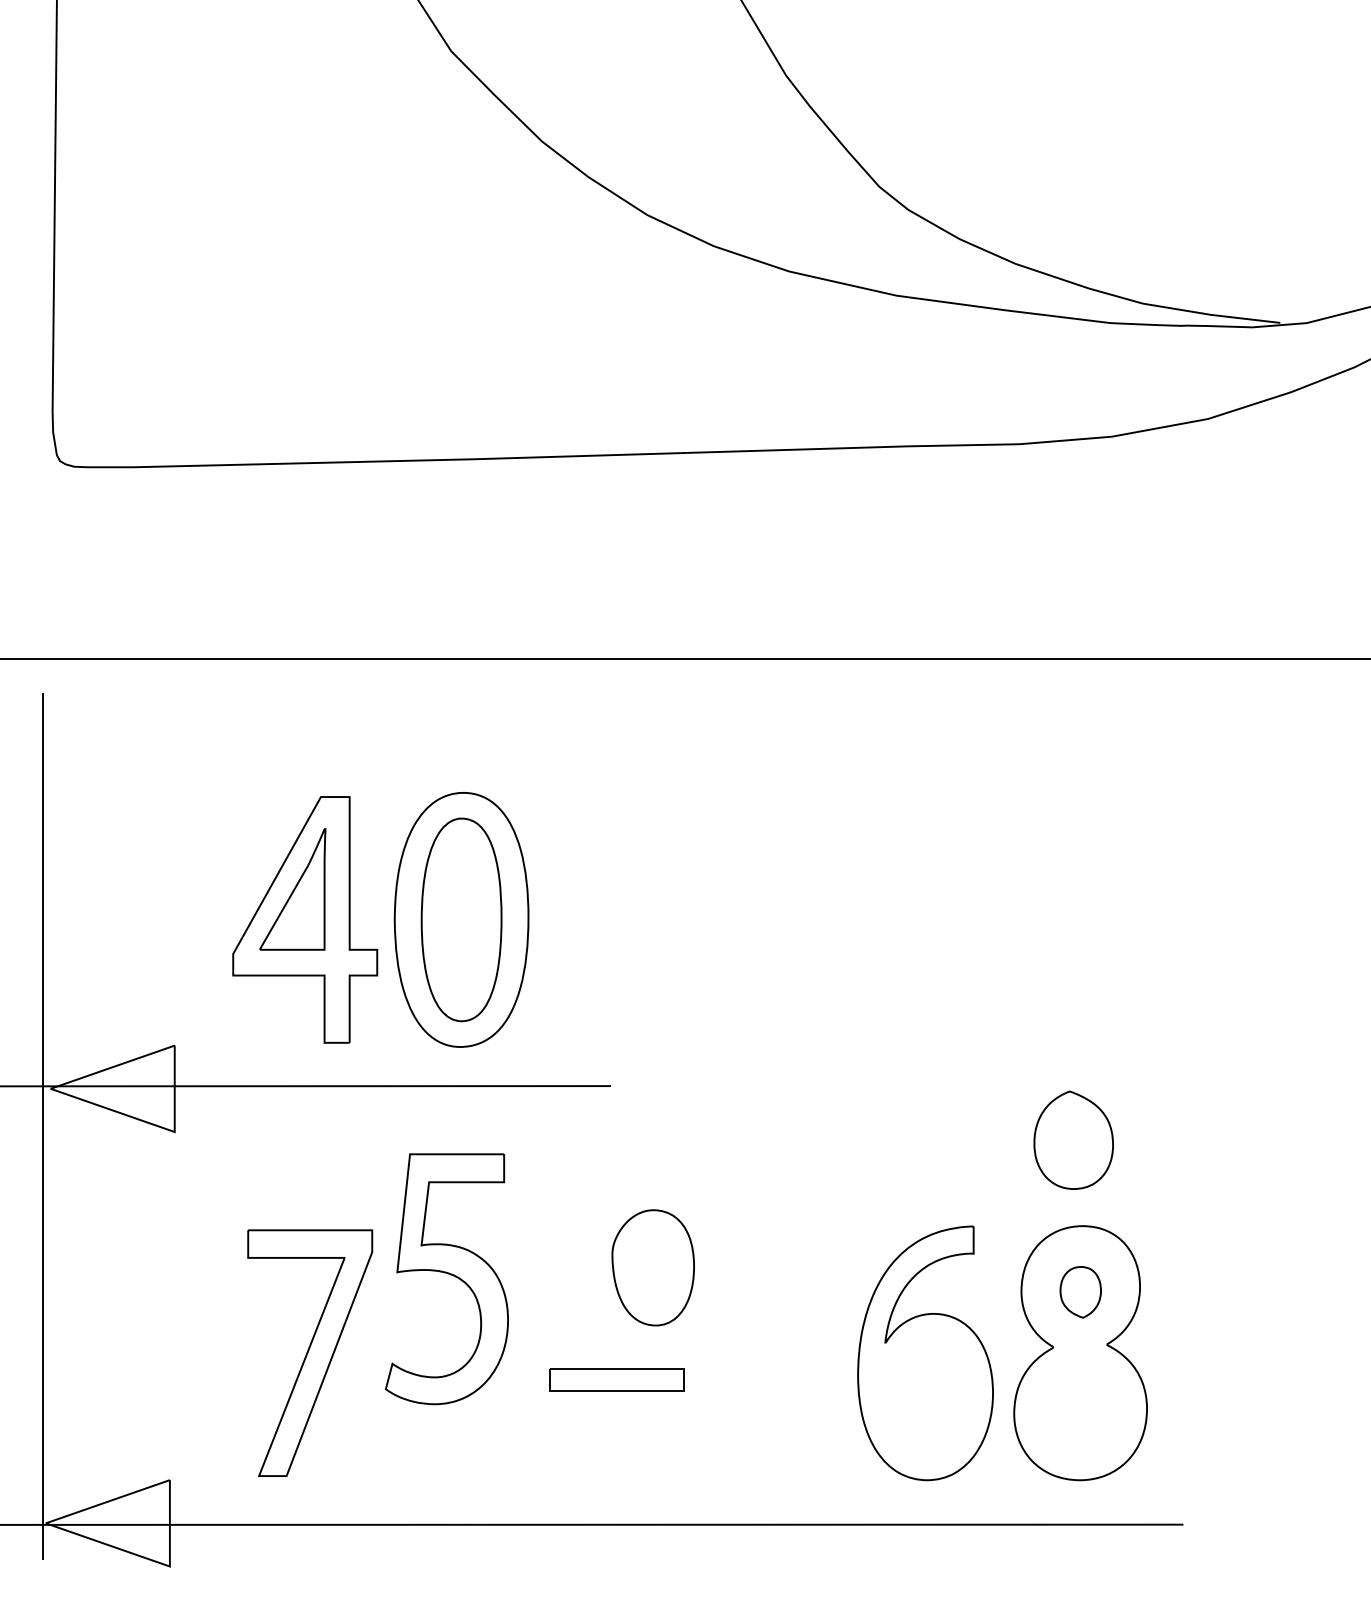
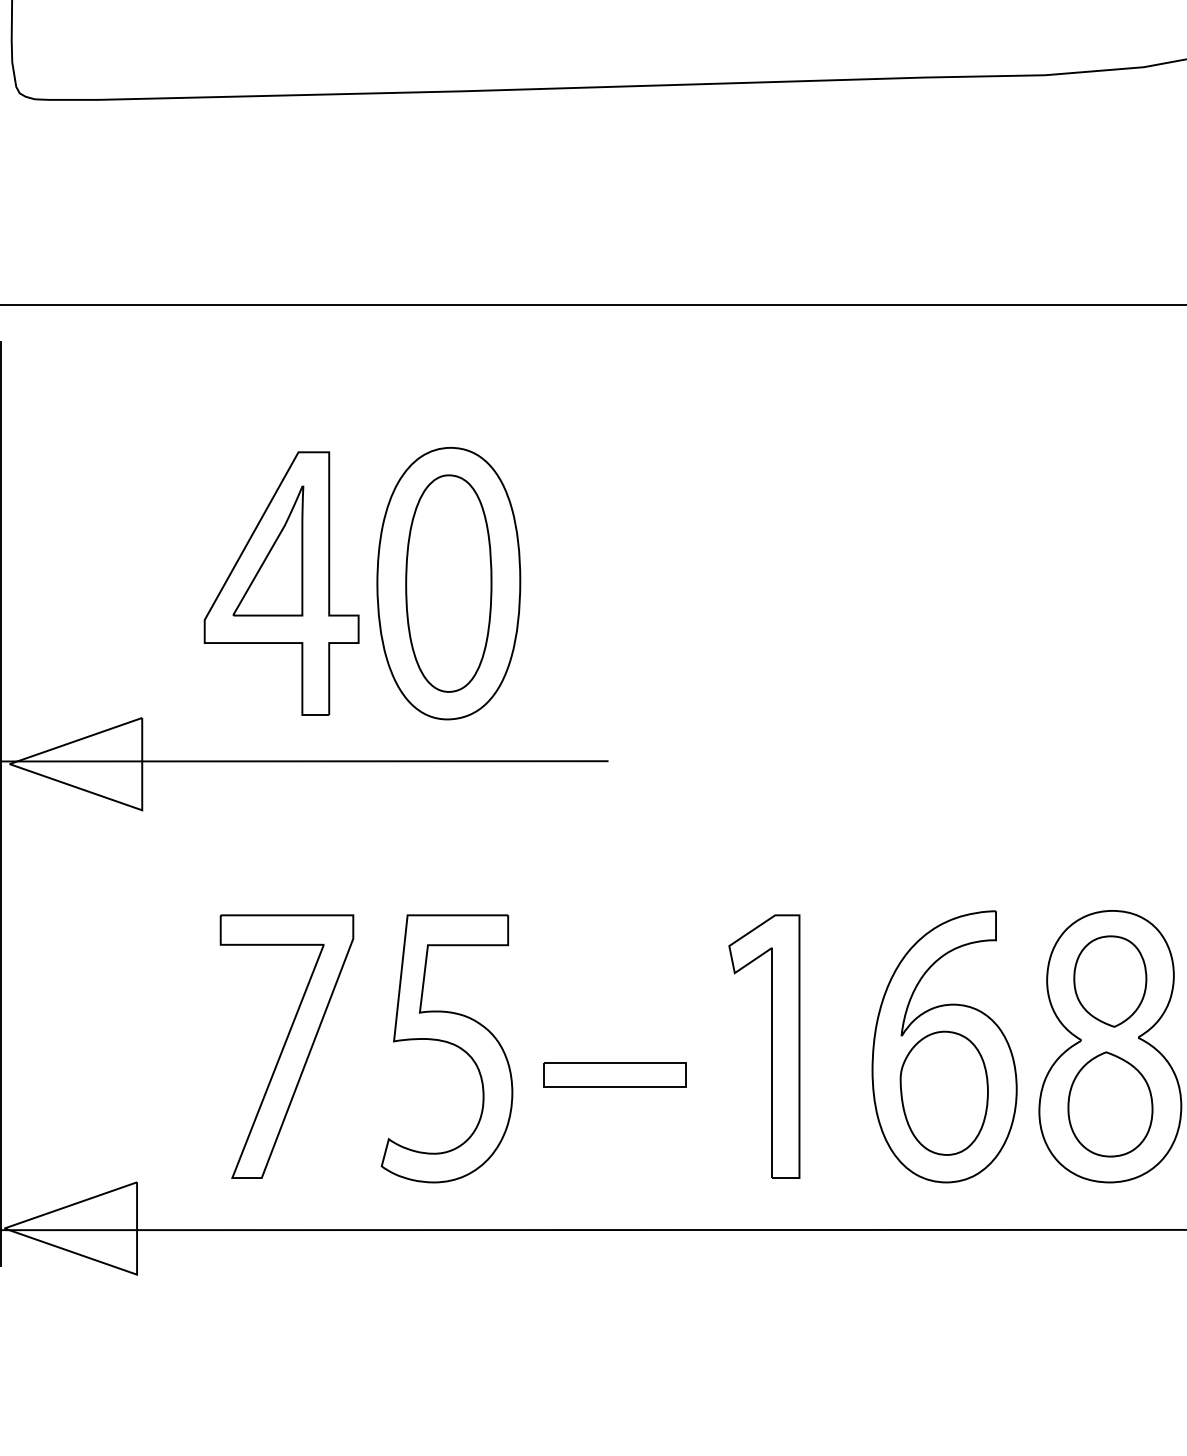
part: (1073, 1139) -> (1110, 1103), moved
part: (652, 1267) -> (943, 1092), moved
part: (446, 1279) -> (446, 1049), moved
part: (1080, 1292) -> (1110, 981), size x1.67
part: (763, 1352) -> (771, 1045), added

